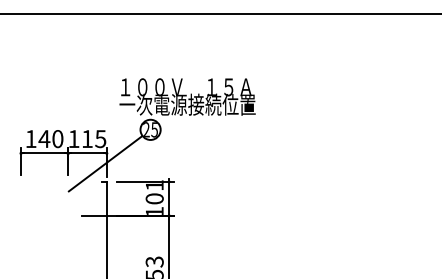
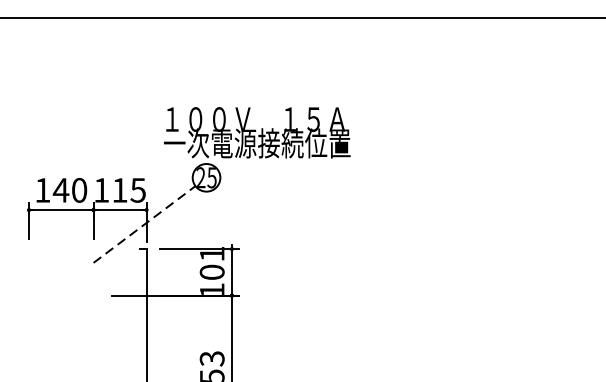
line: (105, 163) -> (144, 223), solid -> dashed

